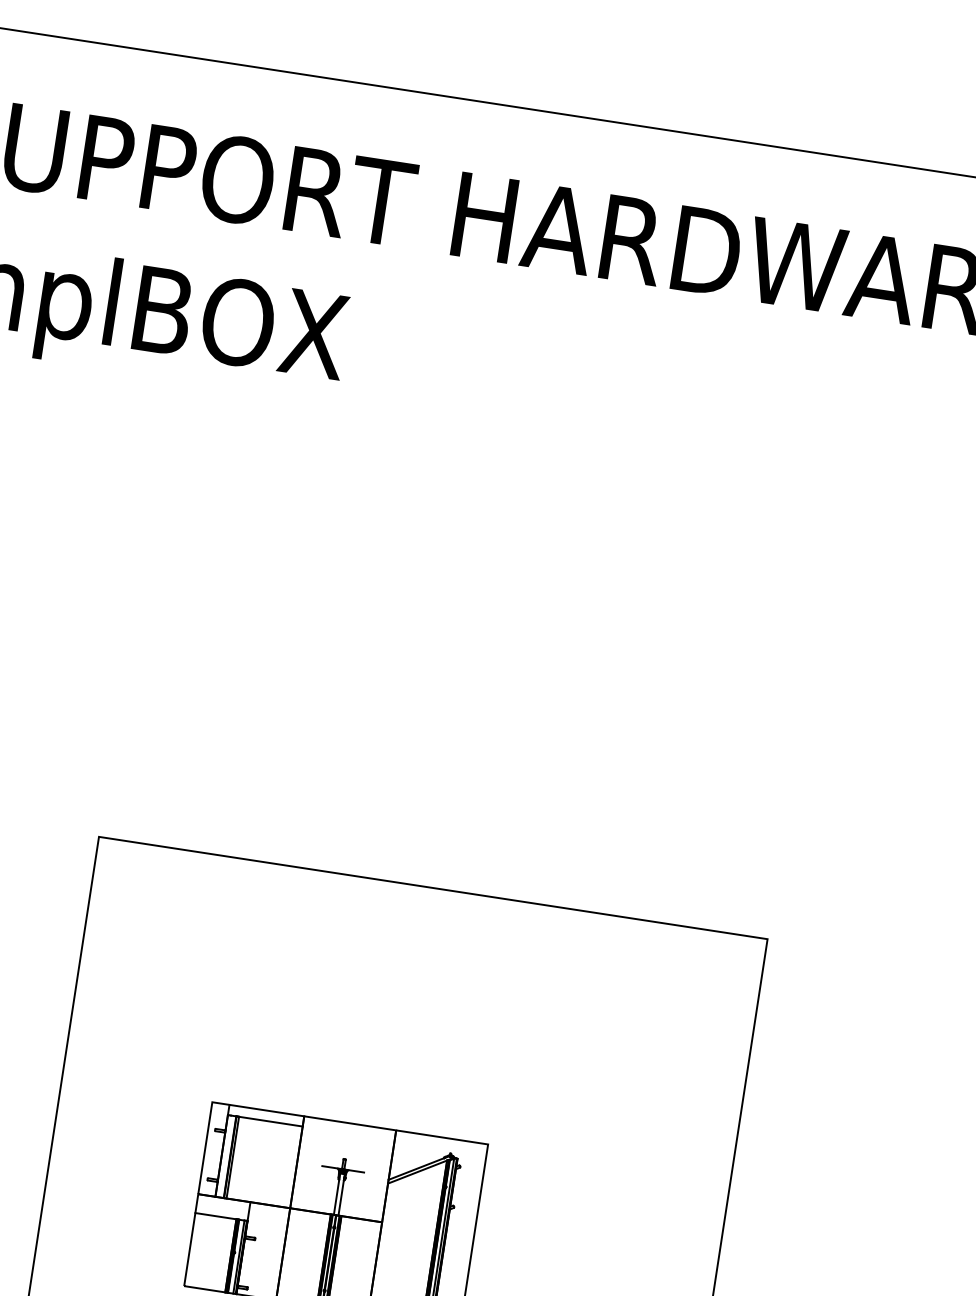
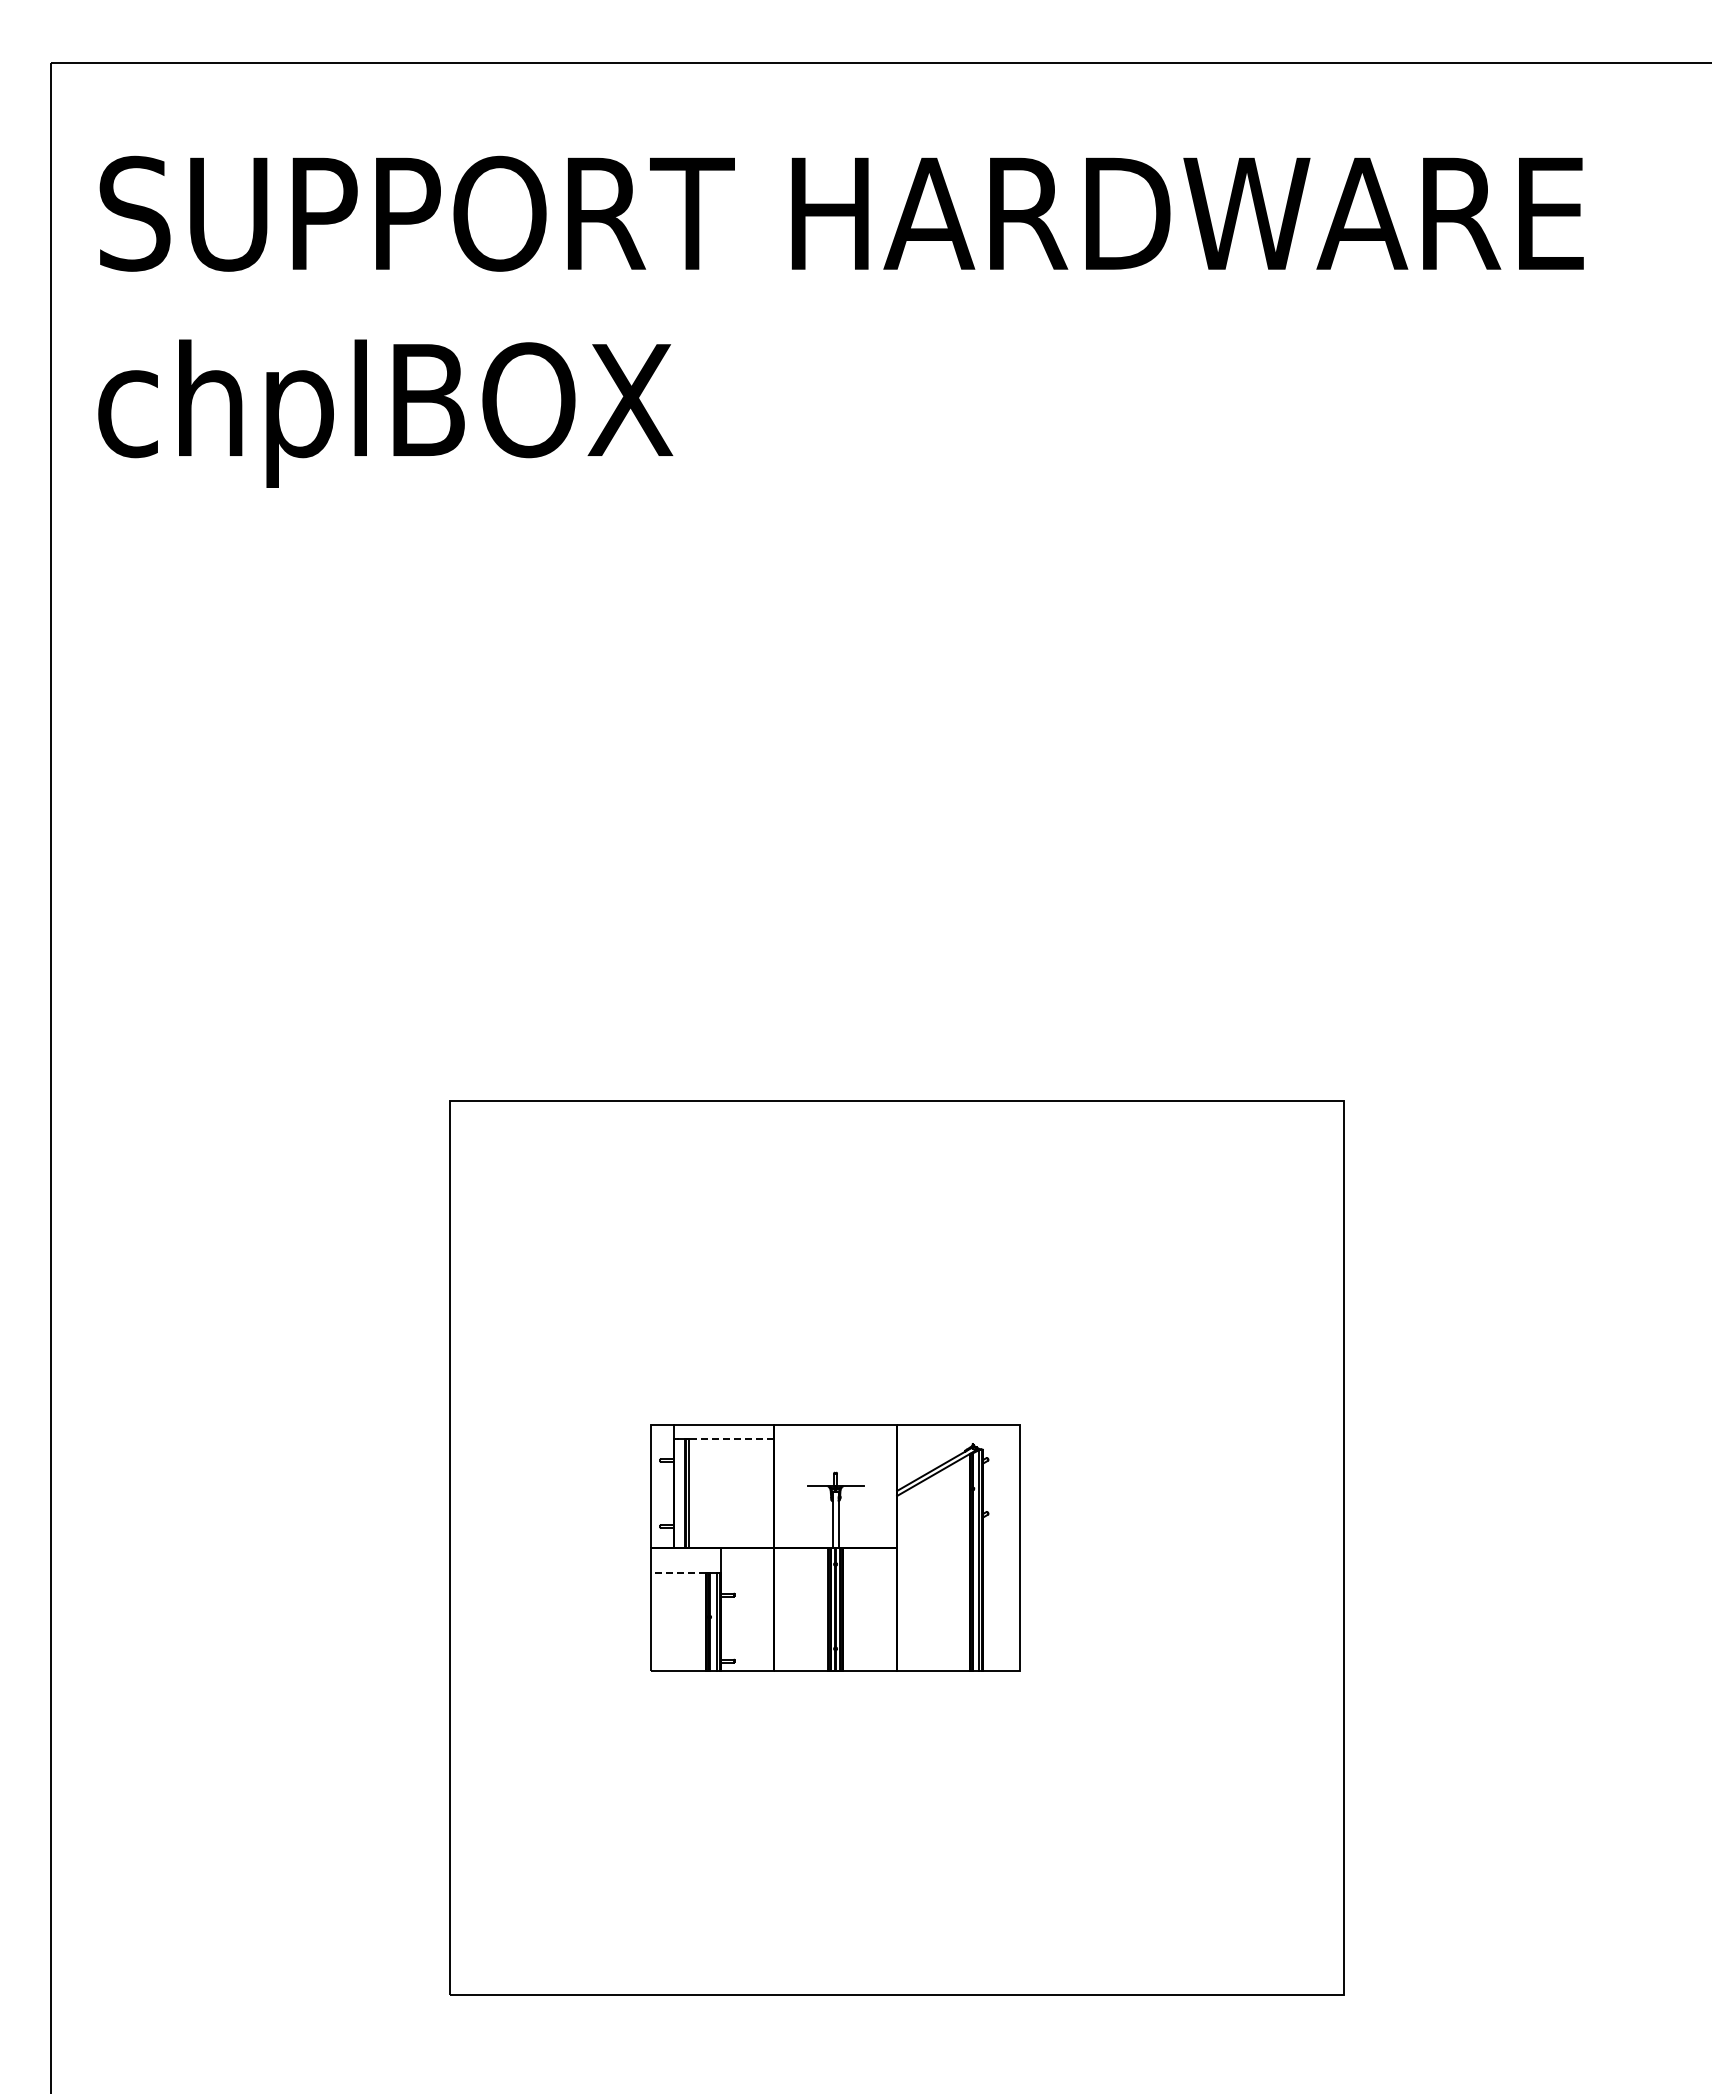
line: (270, 1121) -> (731, 1438), solid -> dashed
line: (215, 1216) -> (678, 1573), solid -> dashed

